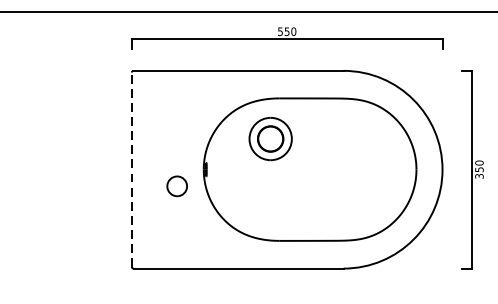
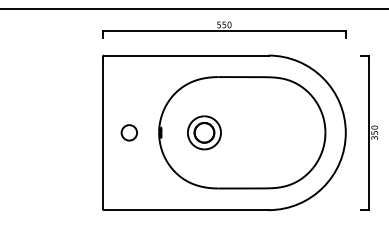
part: (270, 138) -> (204, 132), moved
line: (131, 169) -> (102, 132), dashed -> solid
circle: (176, 185) -> (128, 132), moved

